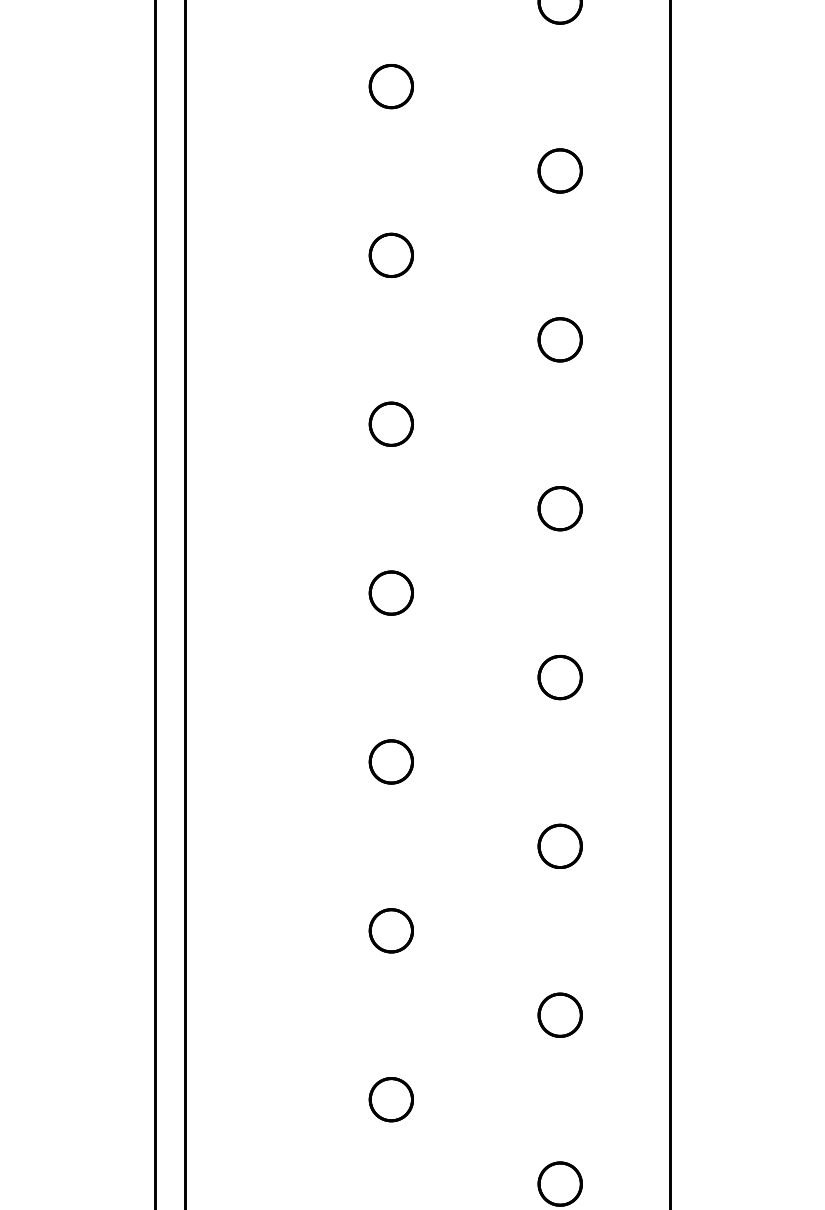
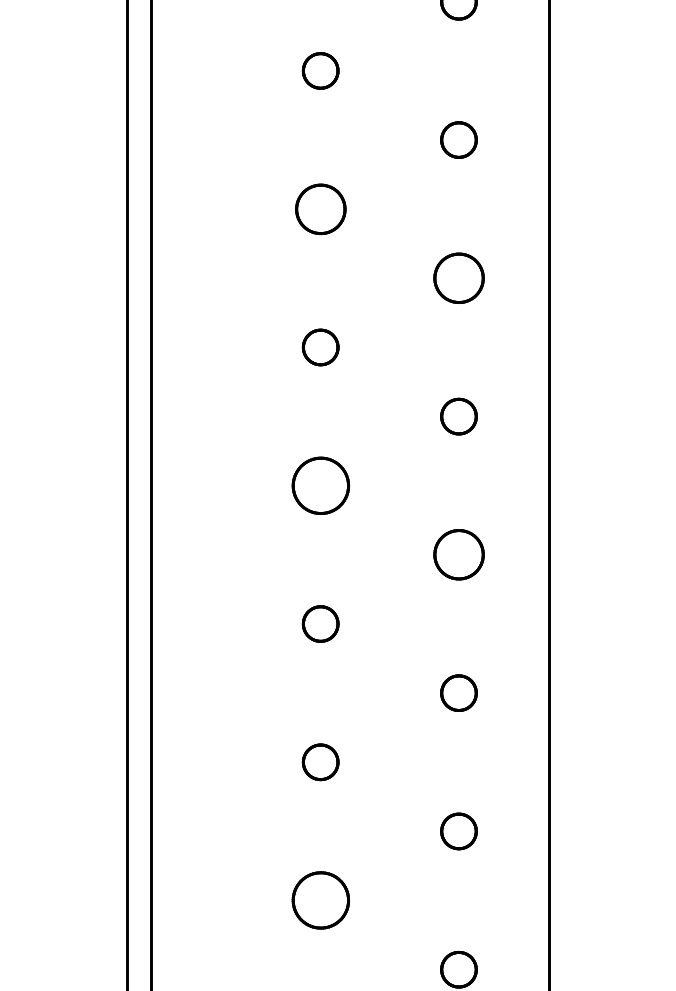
part: (390, 254) -> (319, 208), size x1.4
part: (559, 339) -> (458, 278), size x1.4
part: (390, 592) -> (319, 485), size x1.6
part: (559, 677) -> (458, 554), size x1.4
part: (390, 1099) -> (319, 900), size x1.6

